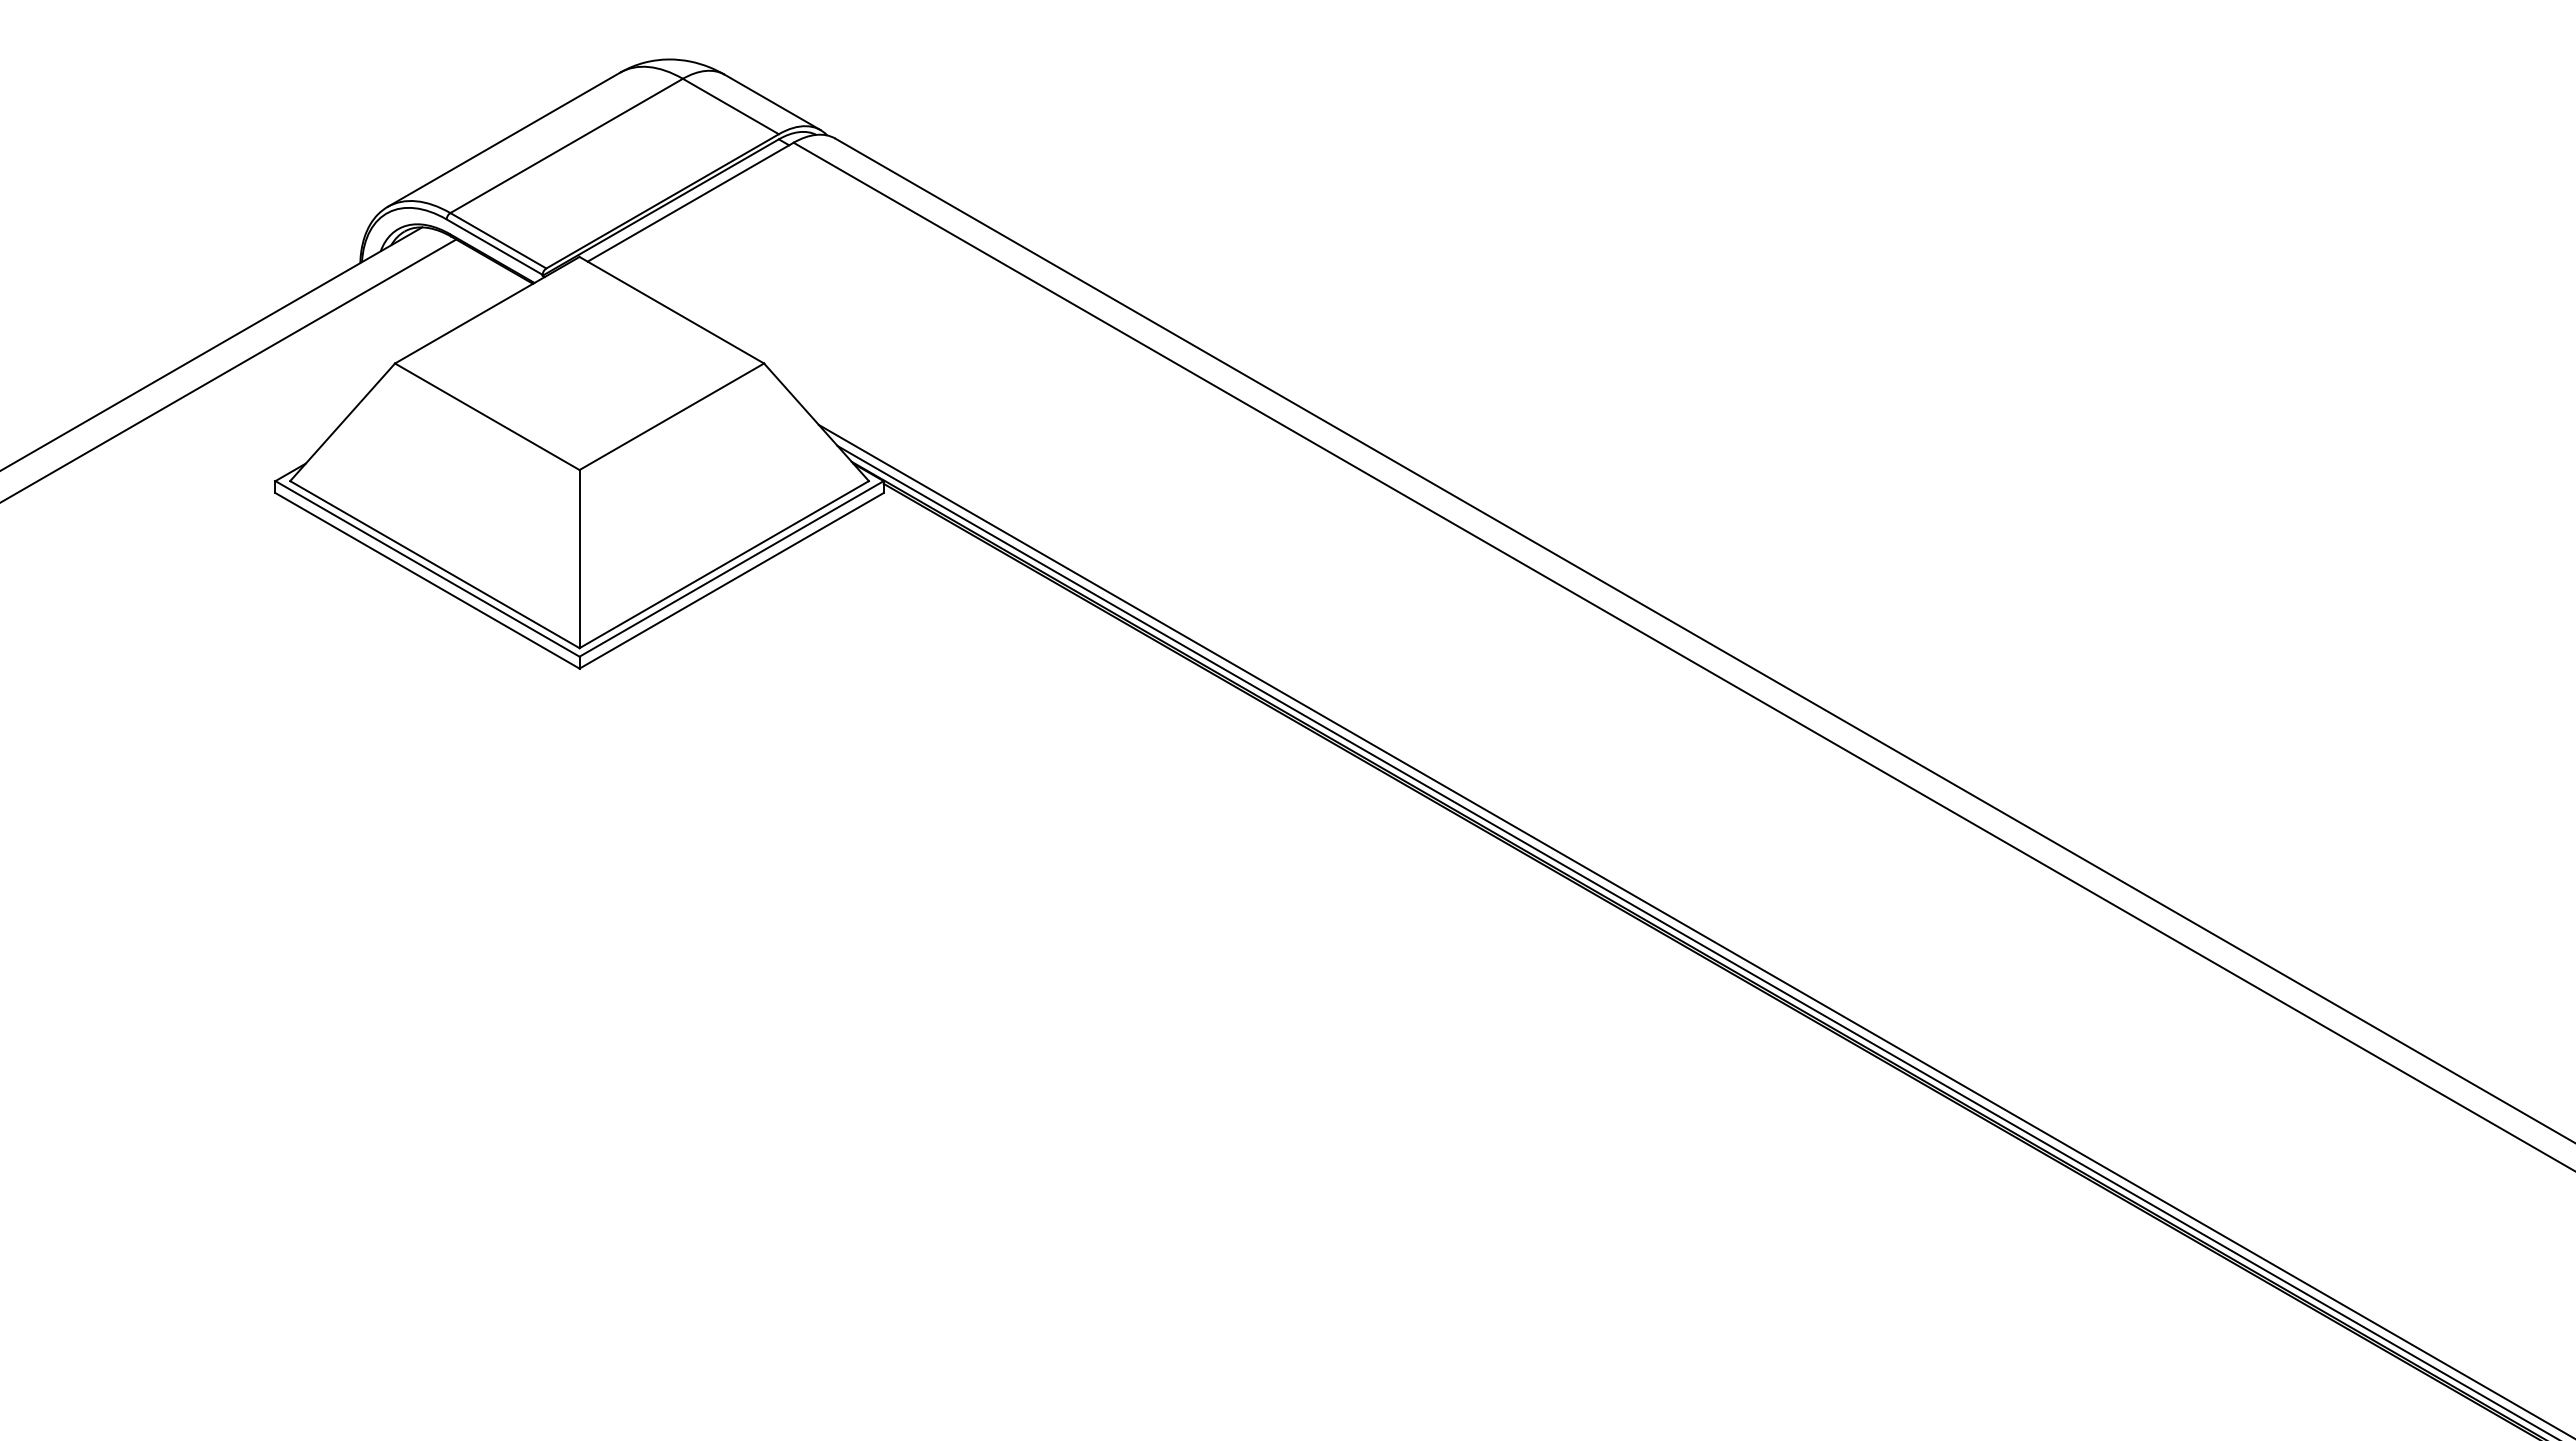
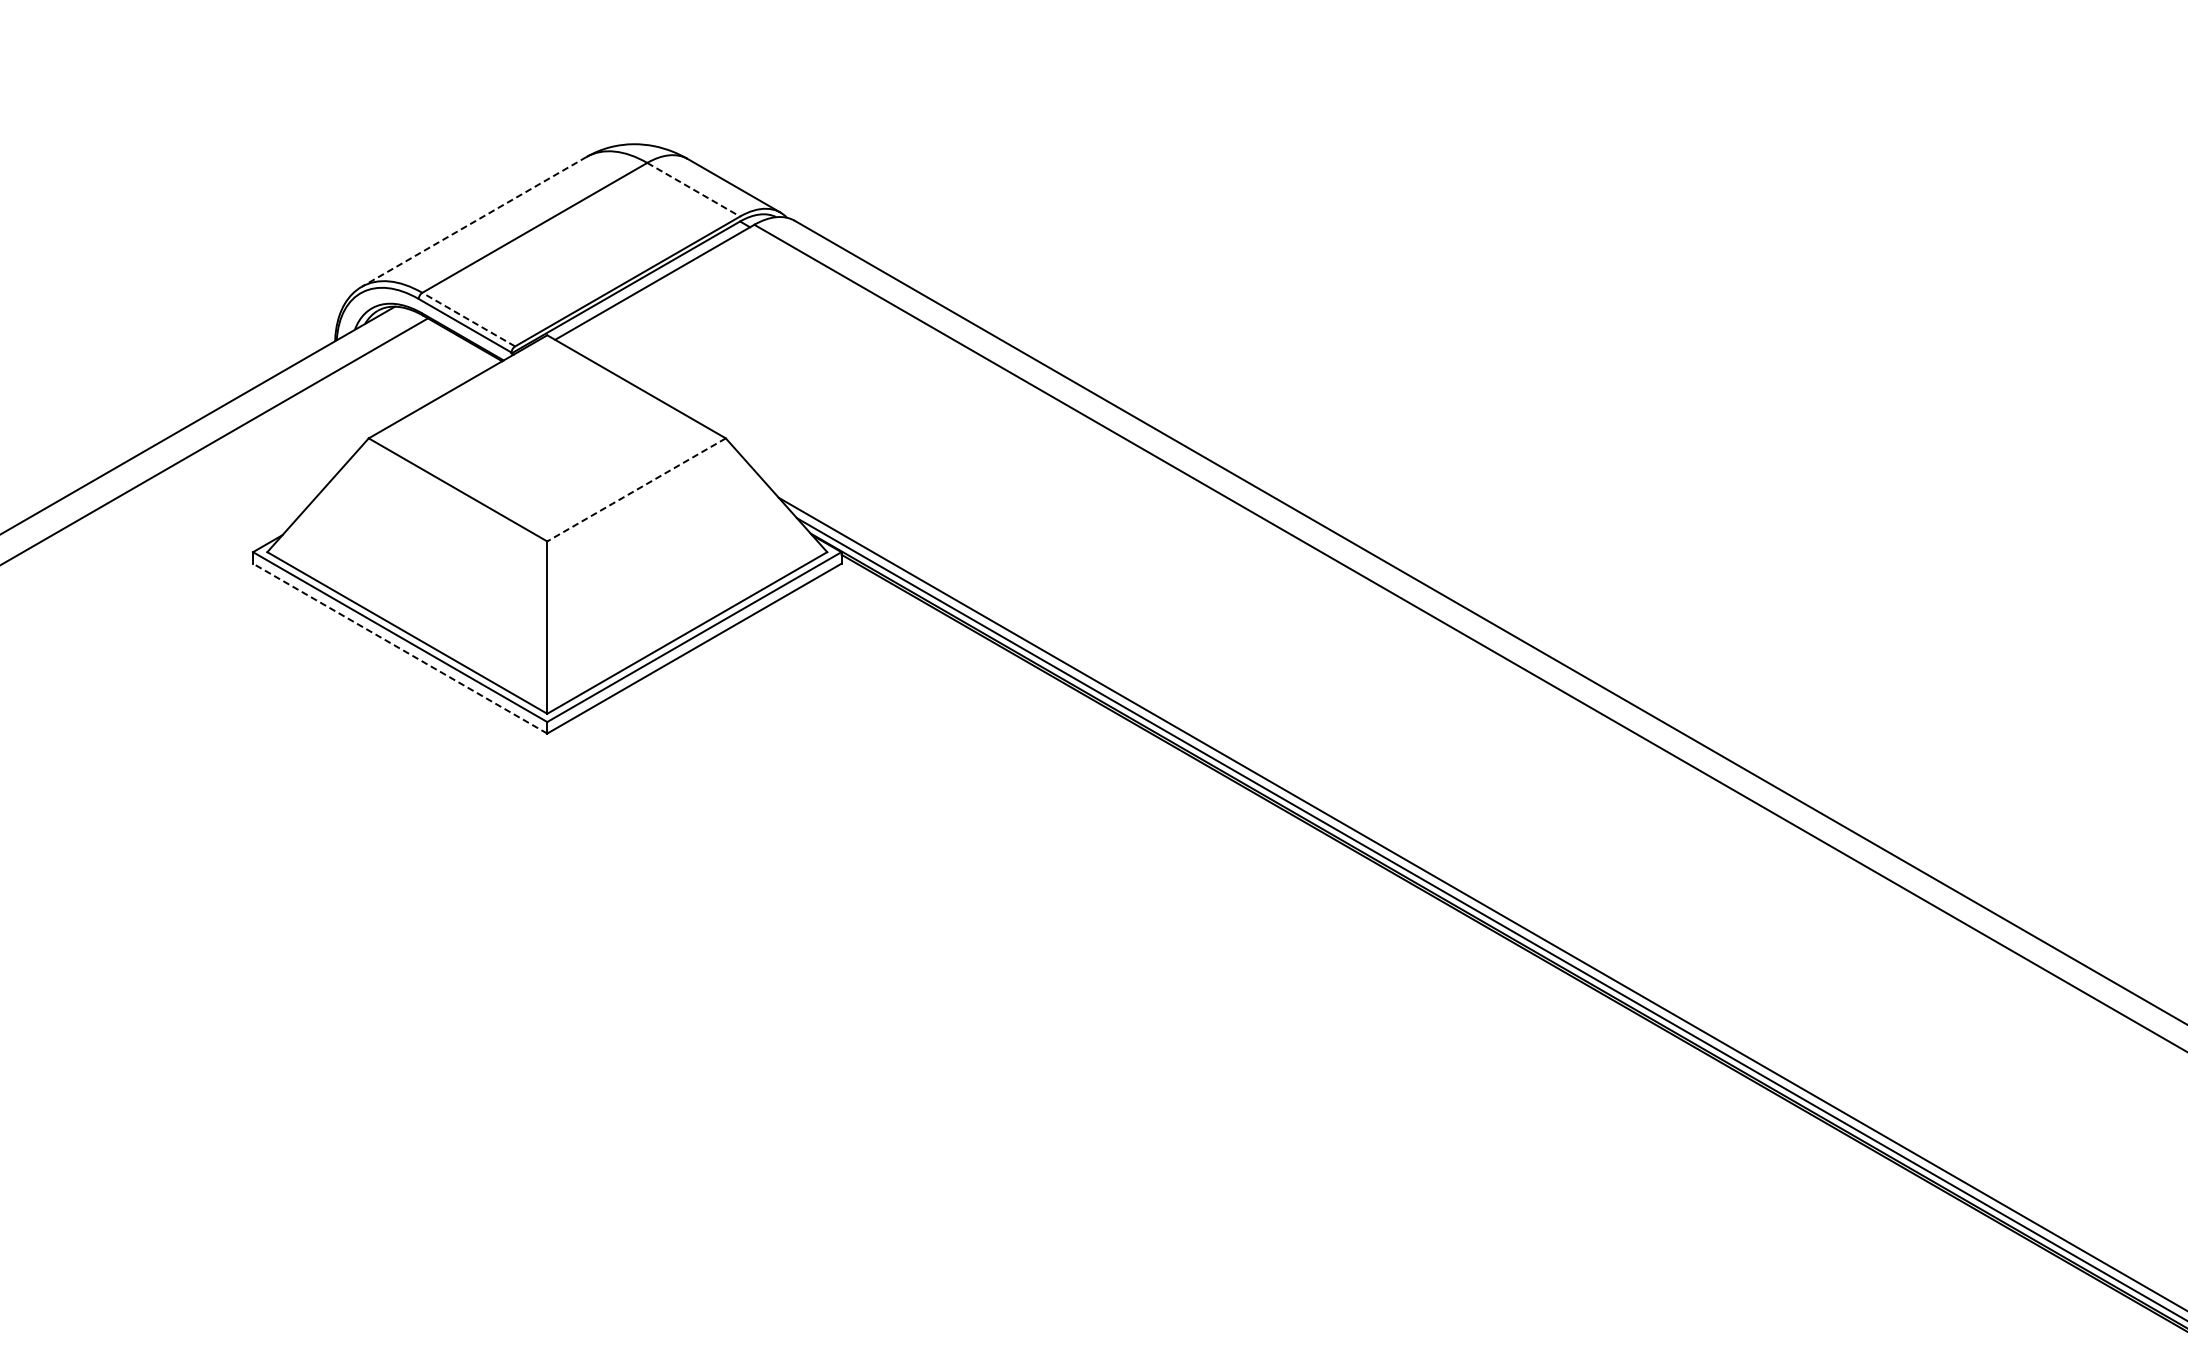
line: (731, 106) -> (694, 189), solid -> dashed
line: (503, 140) -> (473, 222), solid -> dashed
line: (497, 240) -> (467, 319), solid -> dashed
line: (671, 416) -> (636, 489), solid -> dashed
line: (427, 580) -> (400, 648), solid -> dashed

